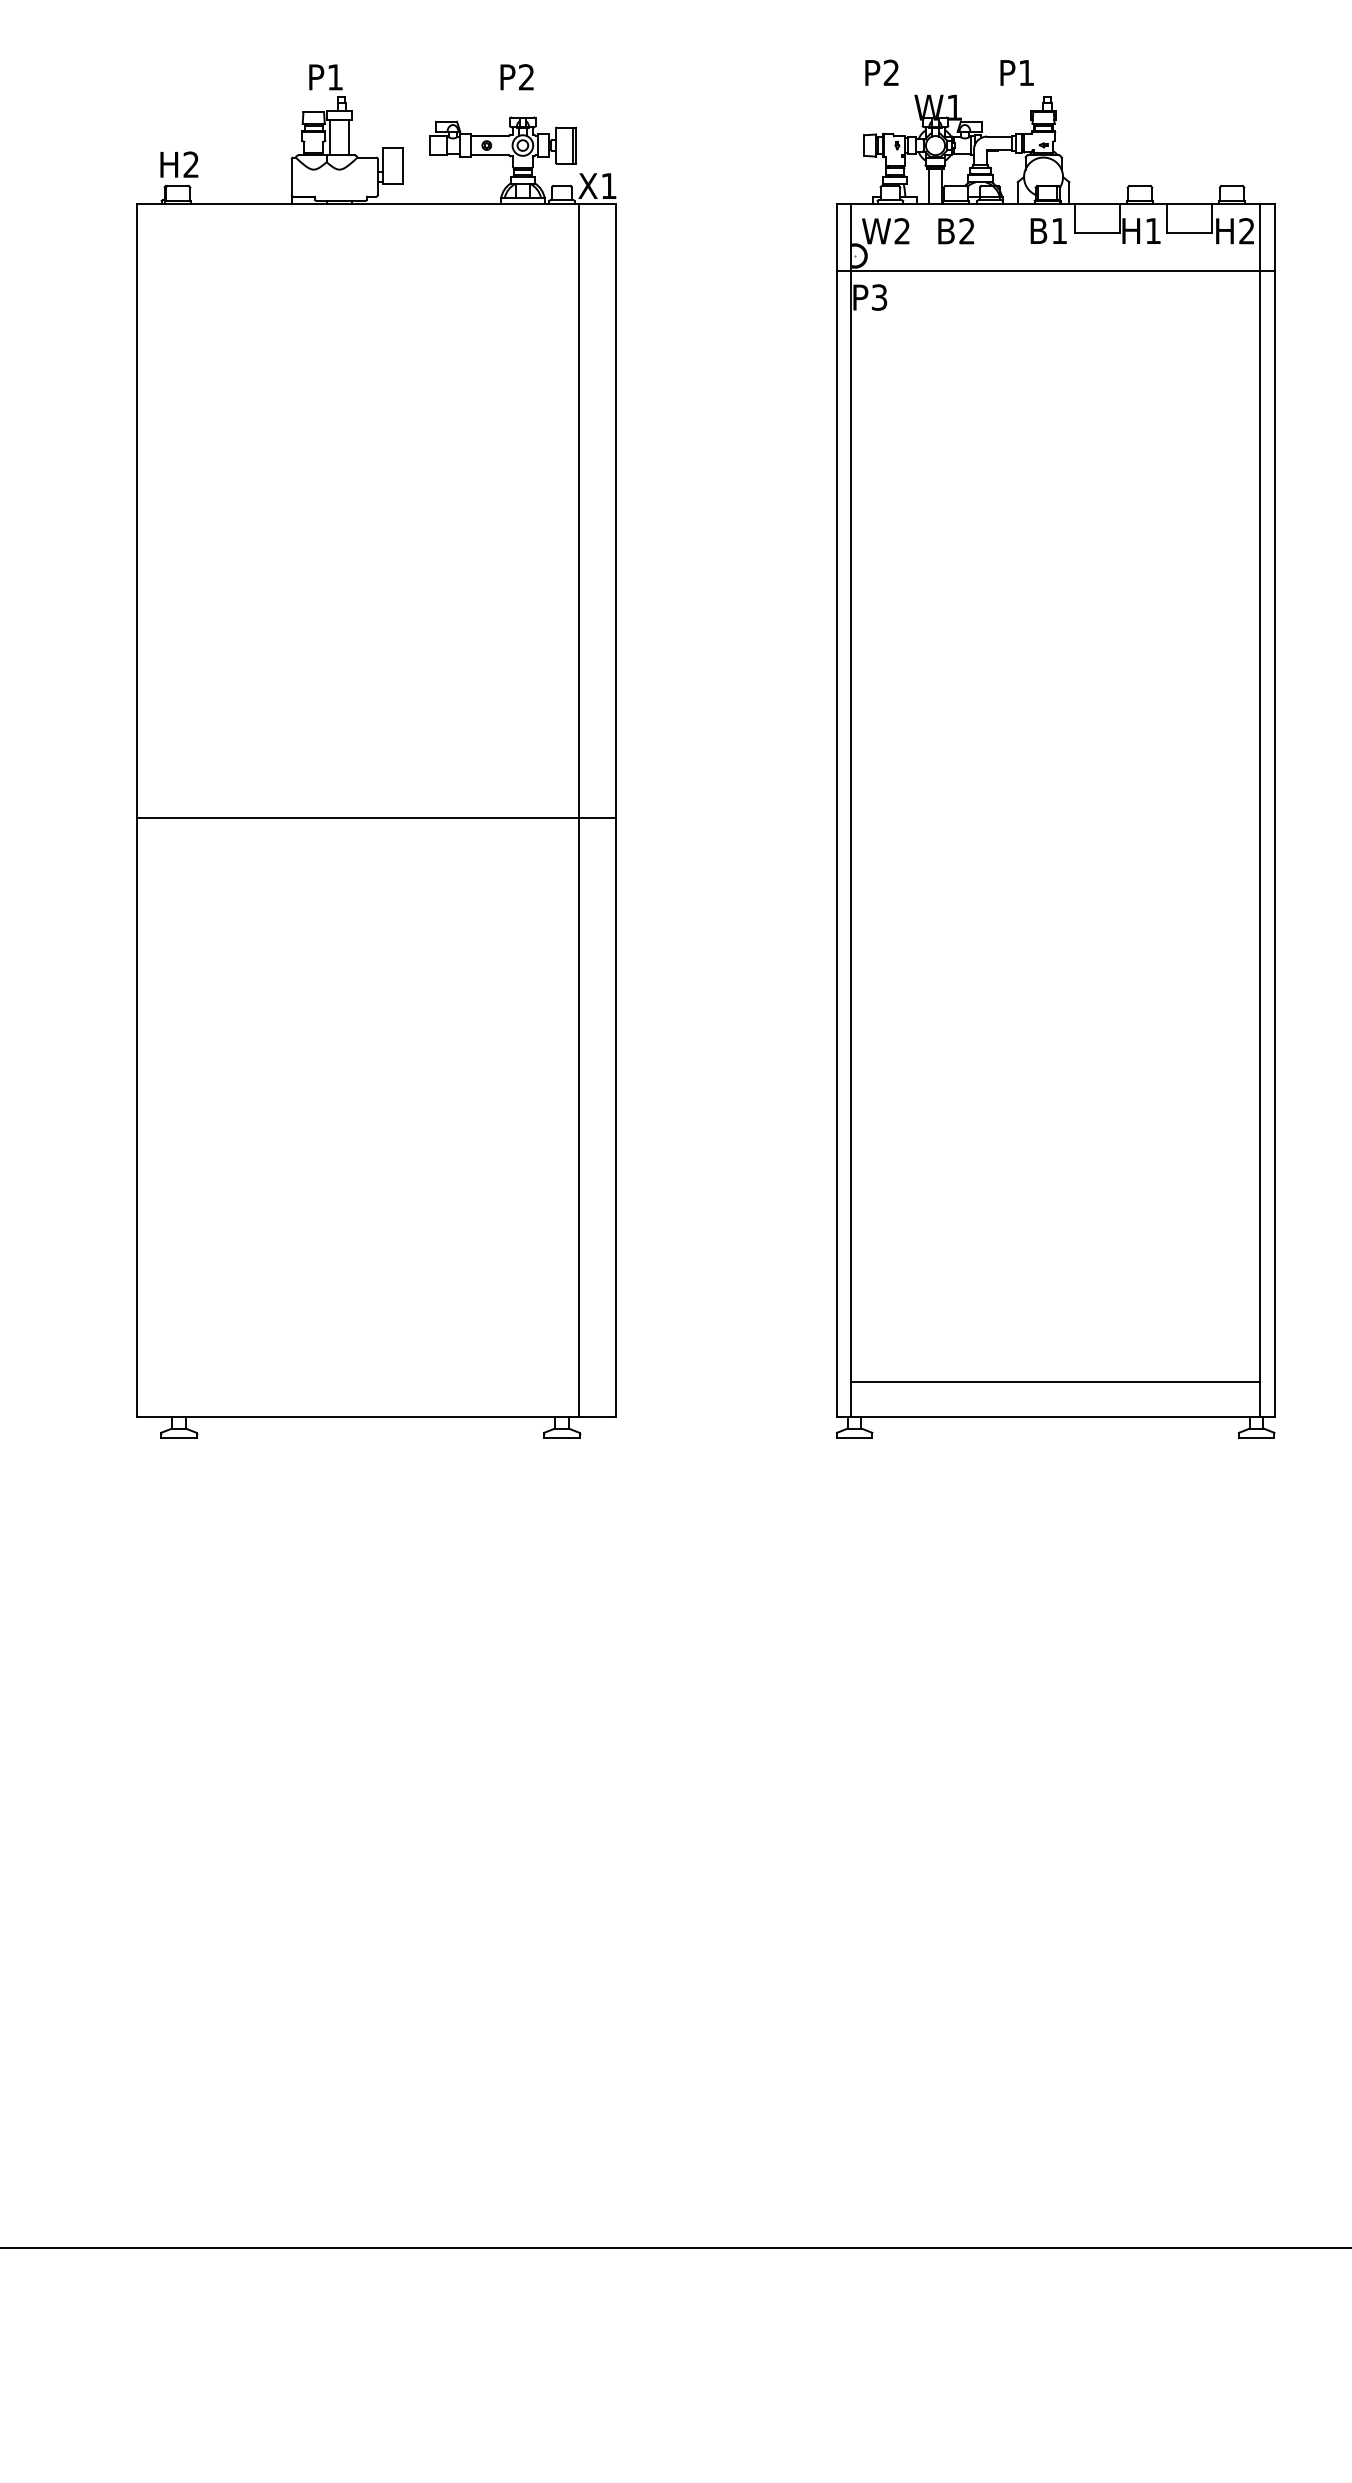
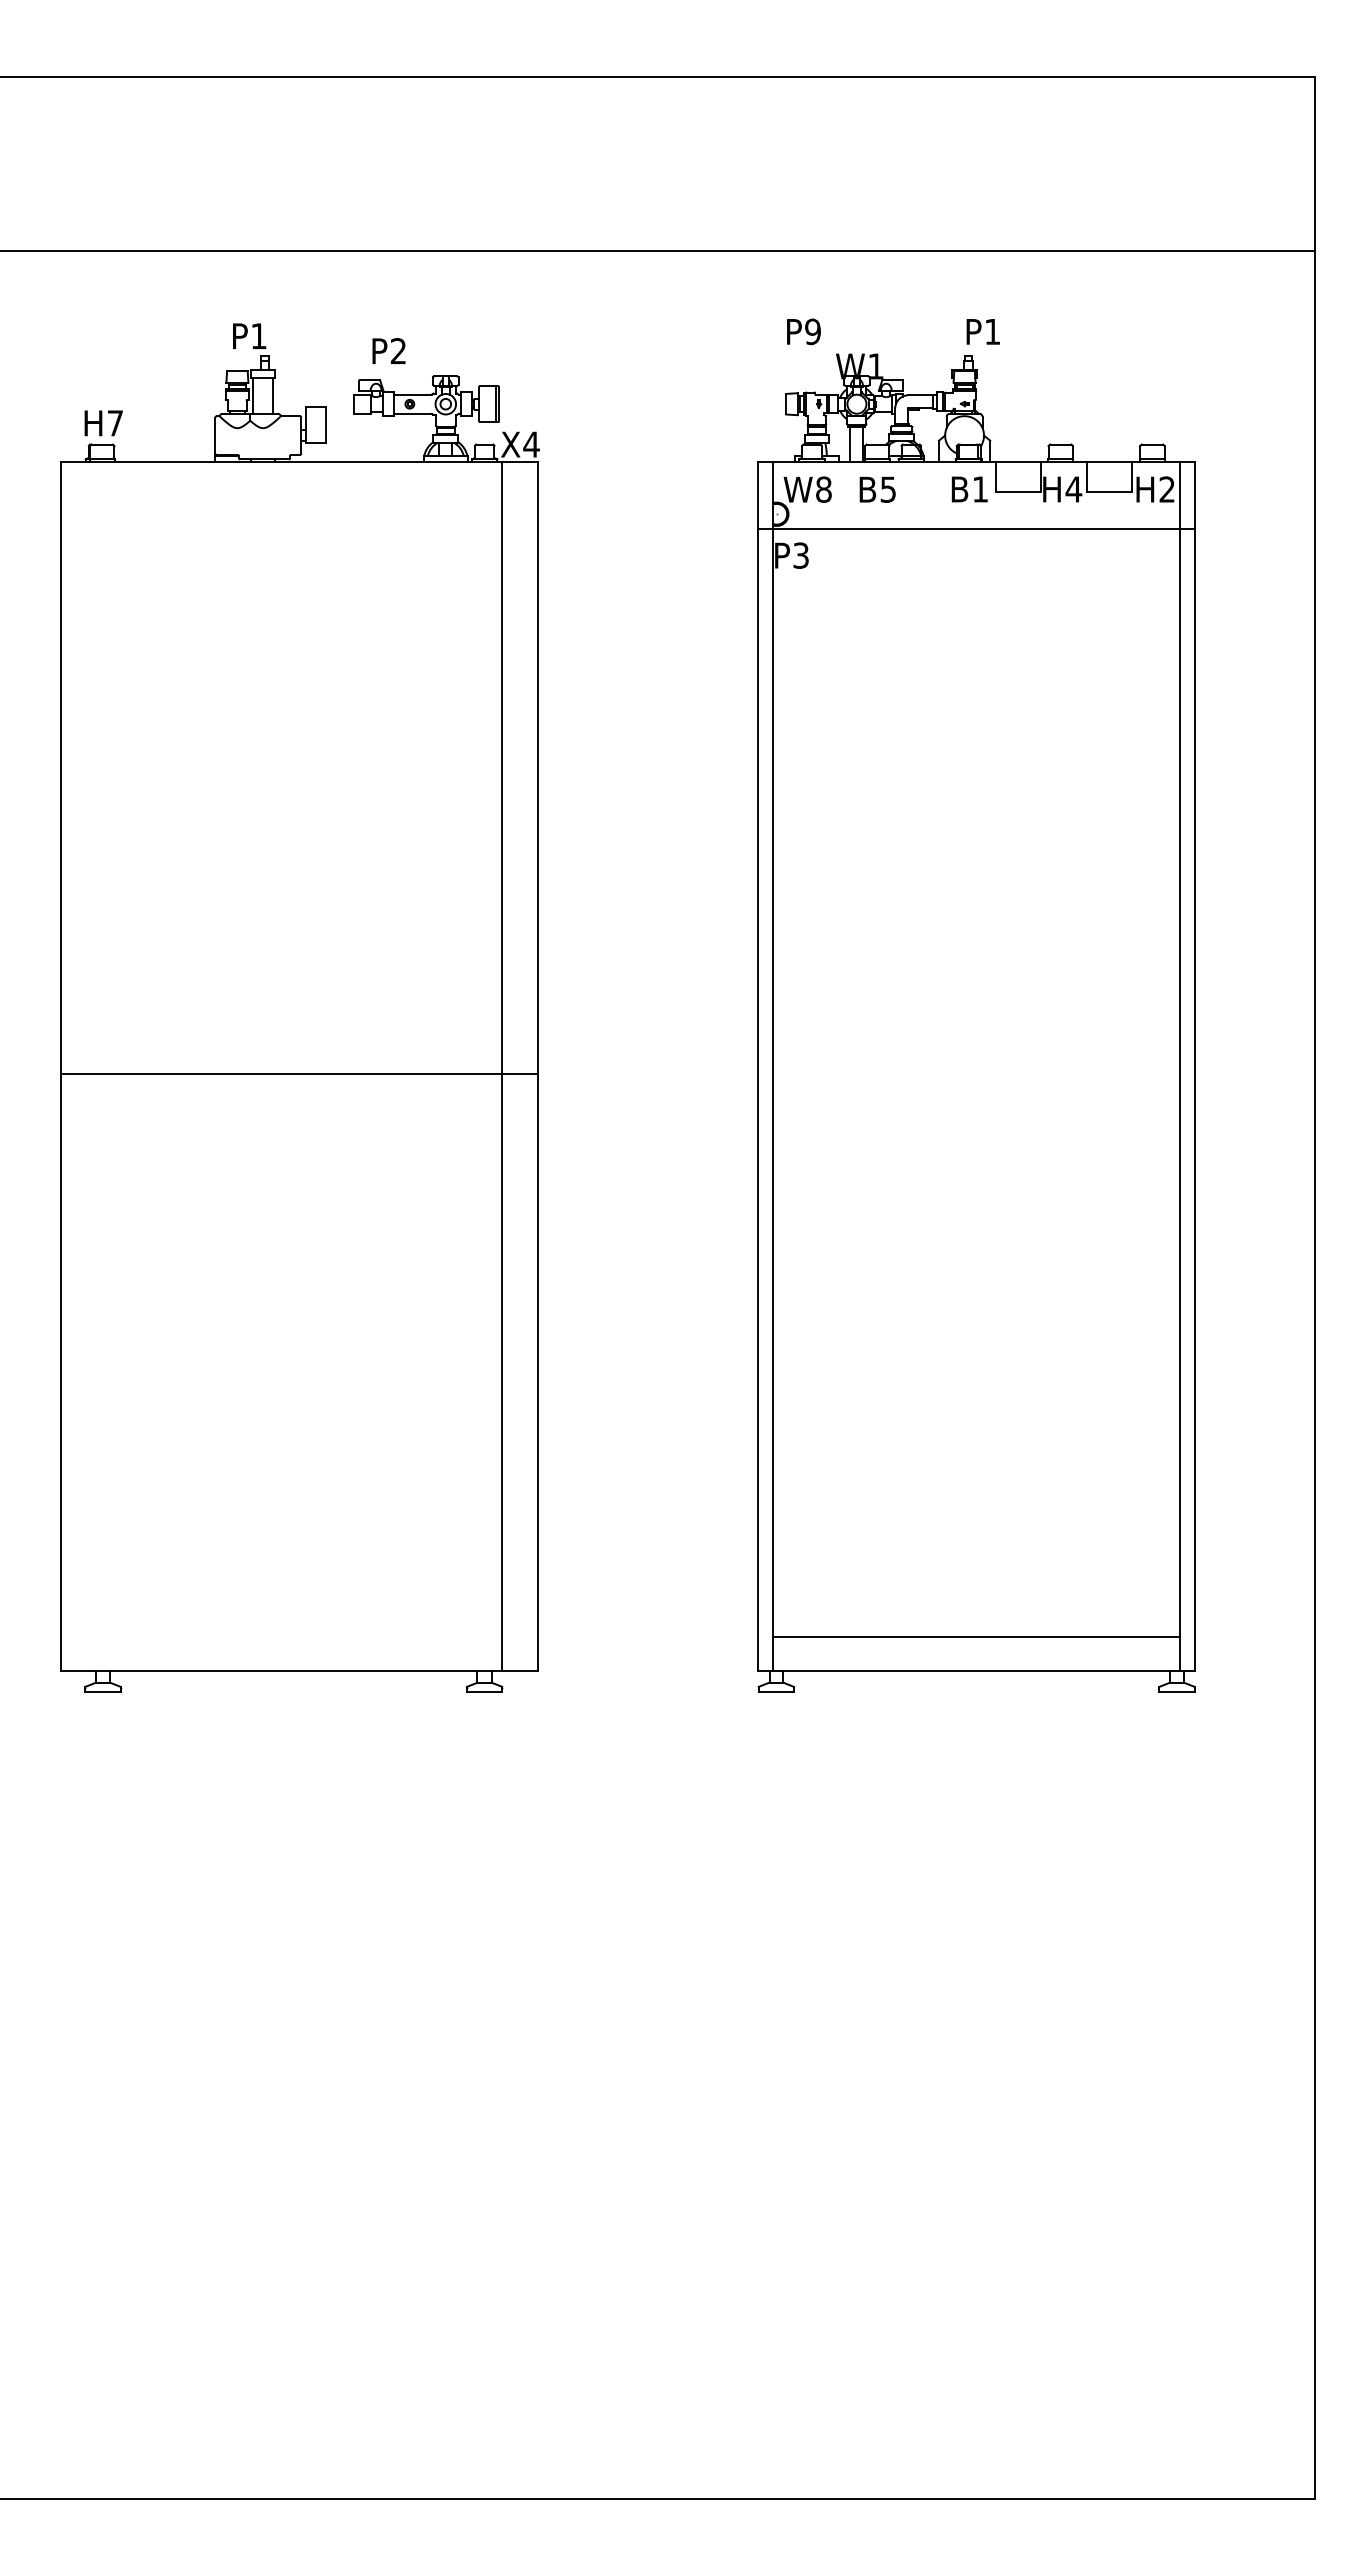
text: (890, 72) -> (812, 331), P2 -> P9
text: (1016, 72) -> (982, 331), moved
text: (516, 76) -> (388, 350), moved
text: (190, 164) -> (114, 423), H2 -> H7
text: (608, 186) -> (531, 444), X1 -> X4
text: (901, 231) -> (823, 489), W2 -> W8
text: (966, 231) -> (887, 489), B2 -> B5
text: (1152, 231) -> (1073, 489), H1 -> H4

